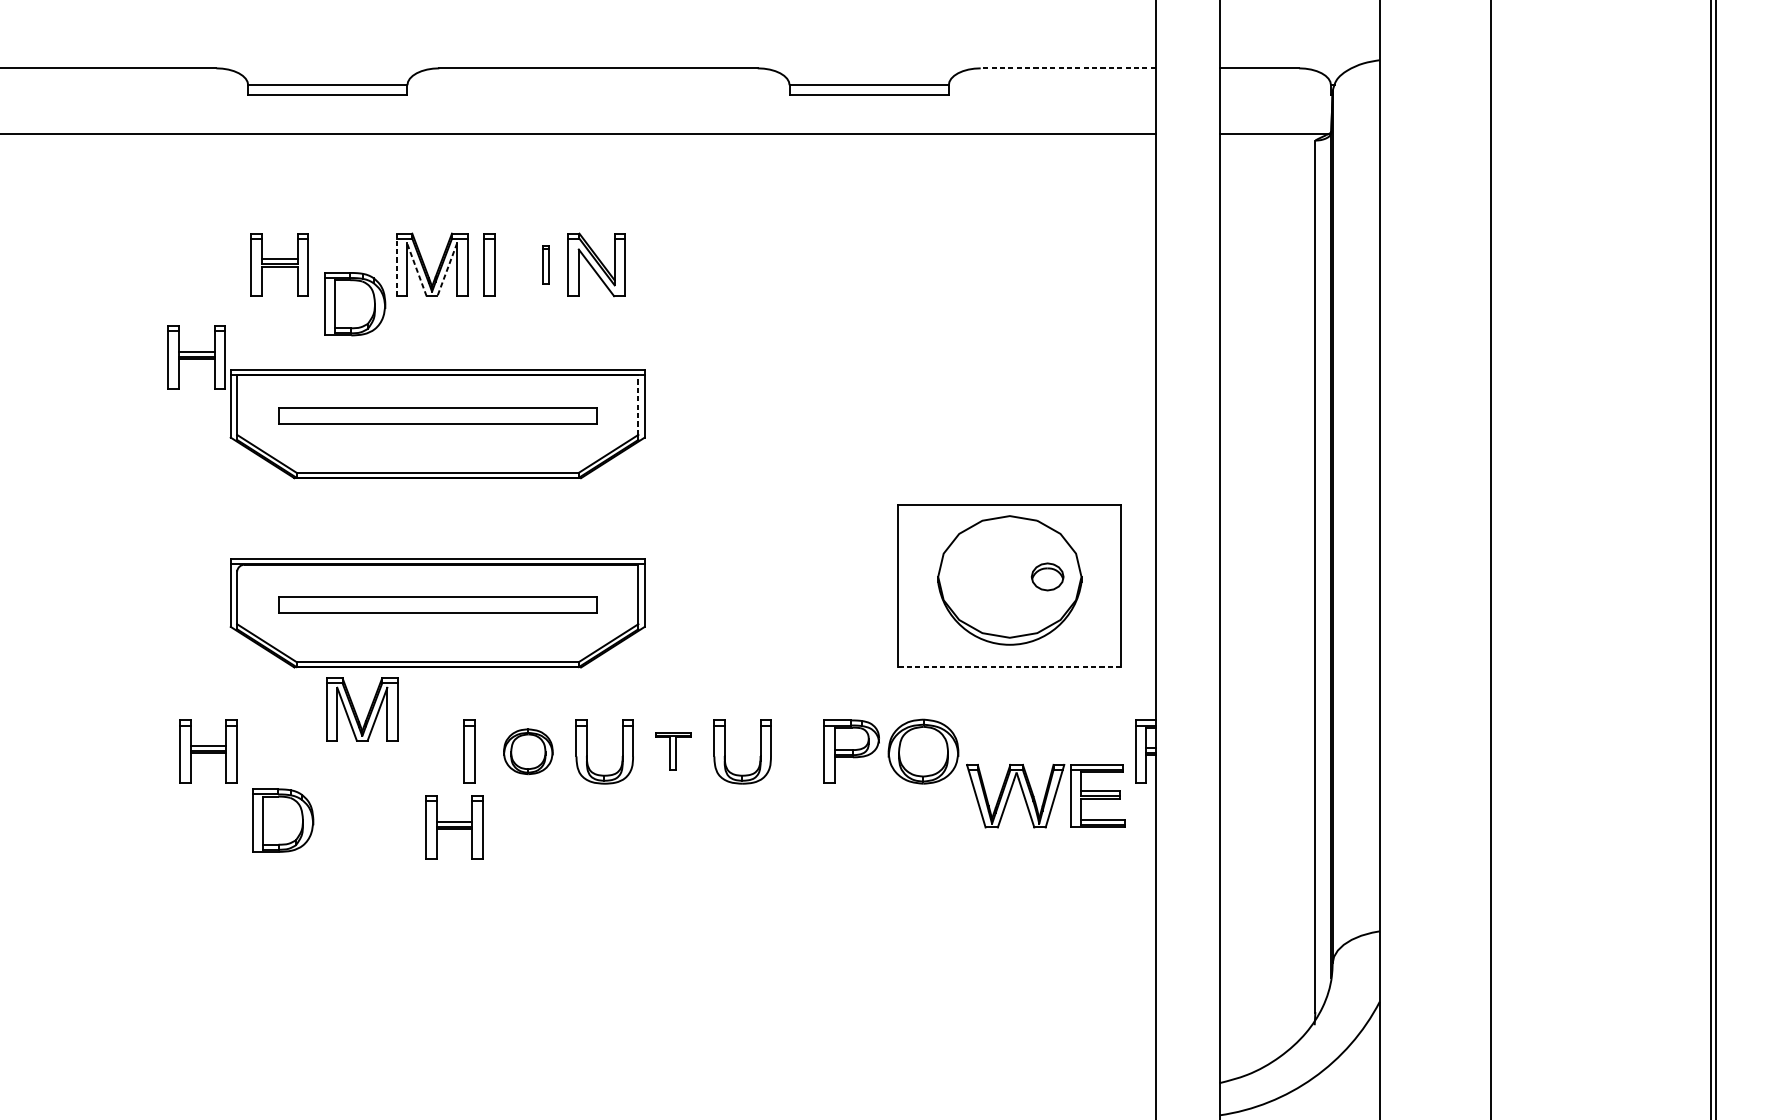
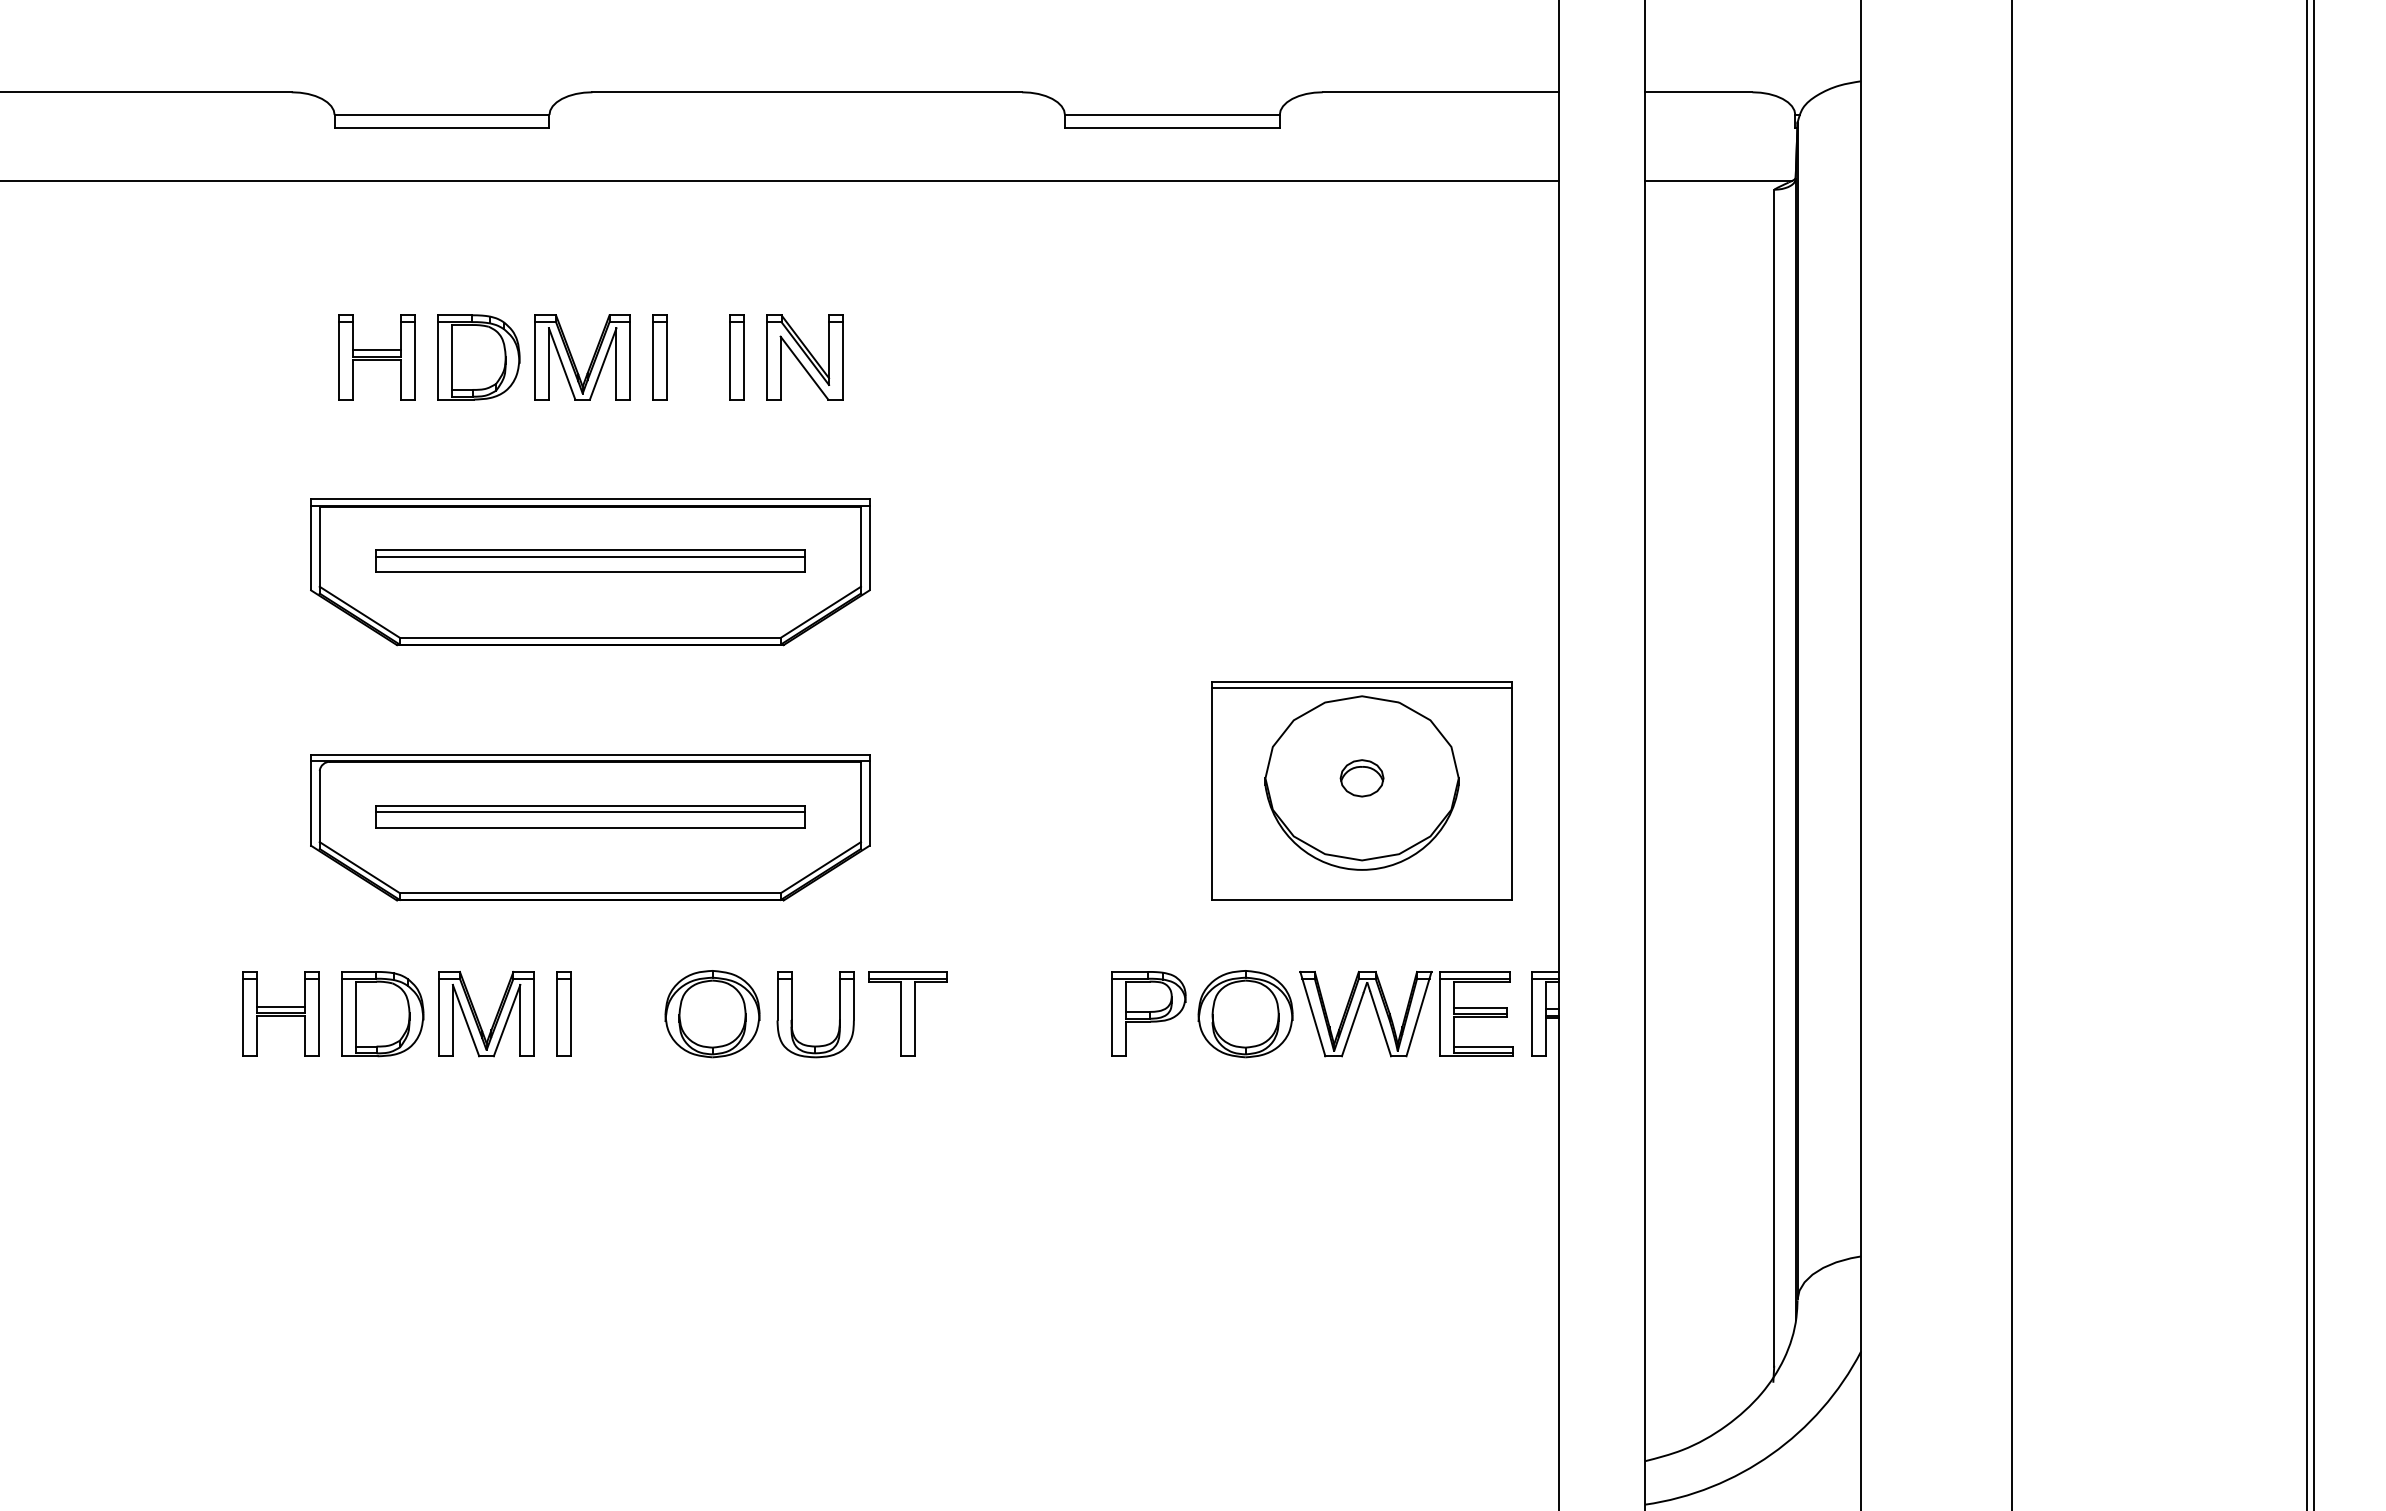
line: (1067, 68) -> (1440, 92), dashed -> solid
line: (396, 264) -> (534, 356), dashed -> solid
part: (546, 264) -> (736, 357), size x1.67
line: (416, 269) -> (561, 363), dashed -> solid
line: (447, 270) -> (603, 364), dashed -> solid
part: (354, 304) -> (478, 357), moved
part: (196, 357) -> (264, 482), removed
line: (638, 405) -> (861, 546), dashed -> solid
line: (437, 413) -> (590, 557), added
line: (1009, 510) -> (1361, 688), added
part: (1047, 577) -> (1361, 778), moved
line: (437, 602) -> (590, 812), added
line: (1010, 667) -> (1362, 900), dashed -> solid
part: (356, 712) -> (478, 1018), moved
part: (469, 751) -> (563, 1013), moved
part: (528, 751) -> (712, 1014), size x1.43
part: (672, 751) -> (907, 1013), size x1.67
part: (725, 751) -> (978, 1014), removed
part: (1045, 795) -> (1406, 1013), moved
part: (282, 820) -> (382, 1014), moved
part: (454, 826) -> (612, 1115), removed

